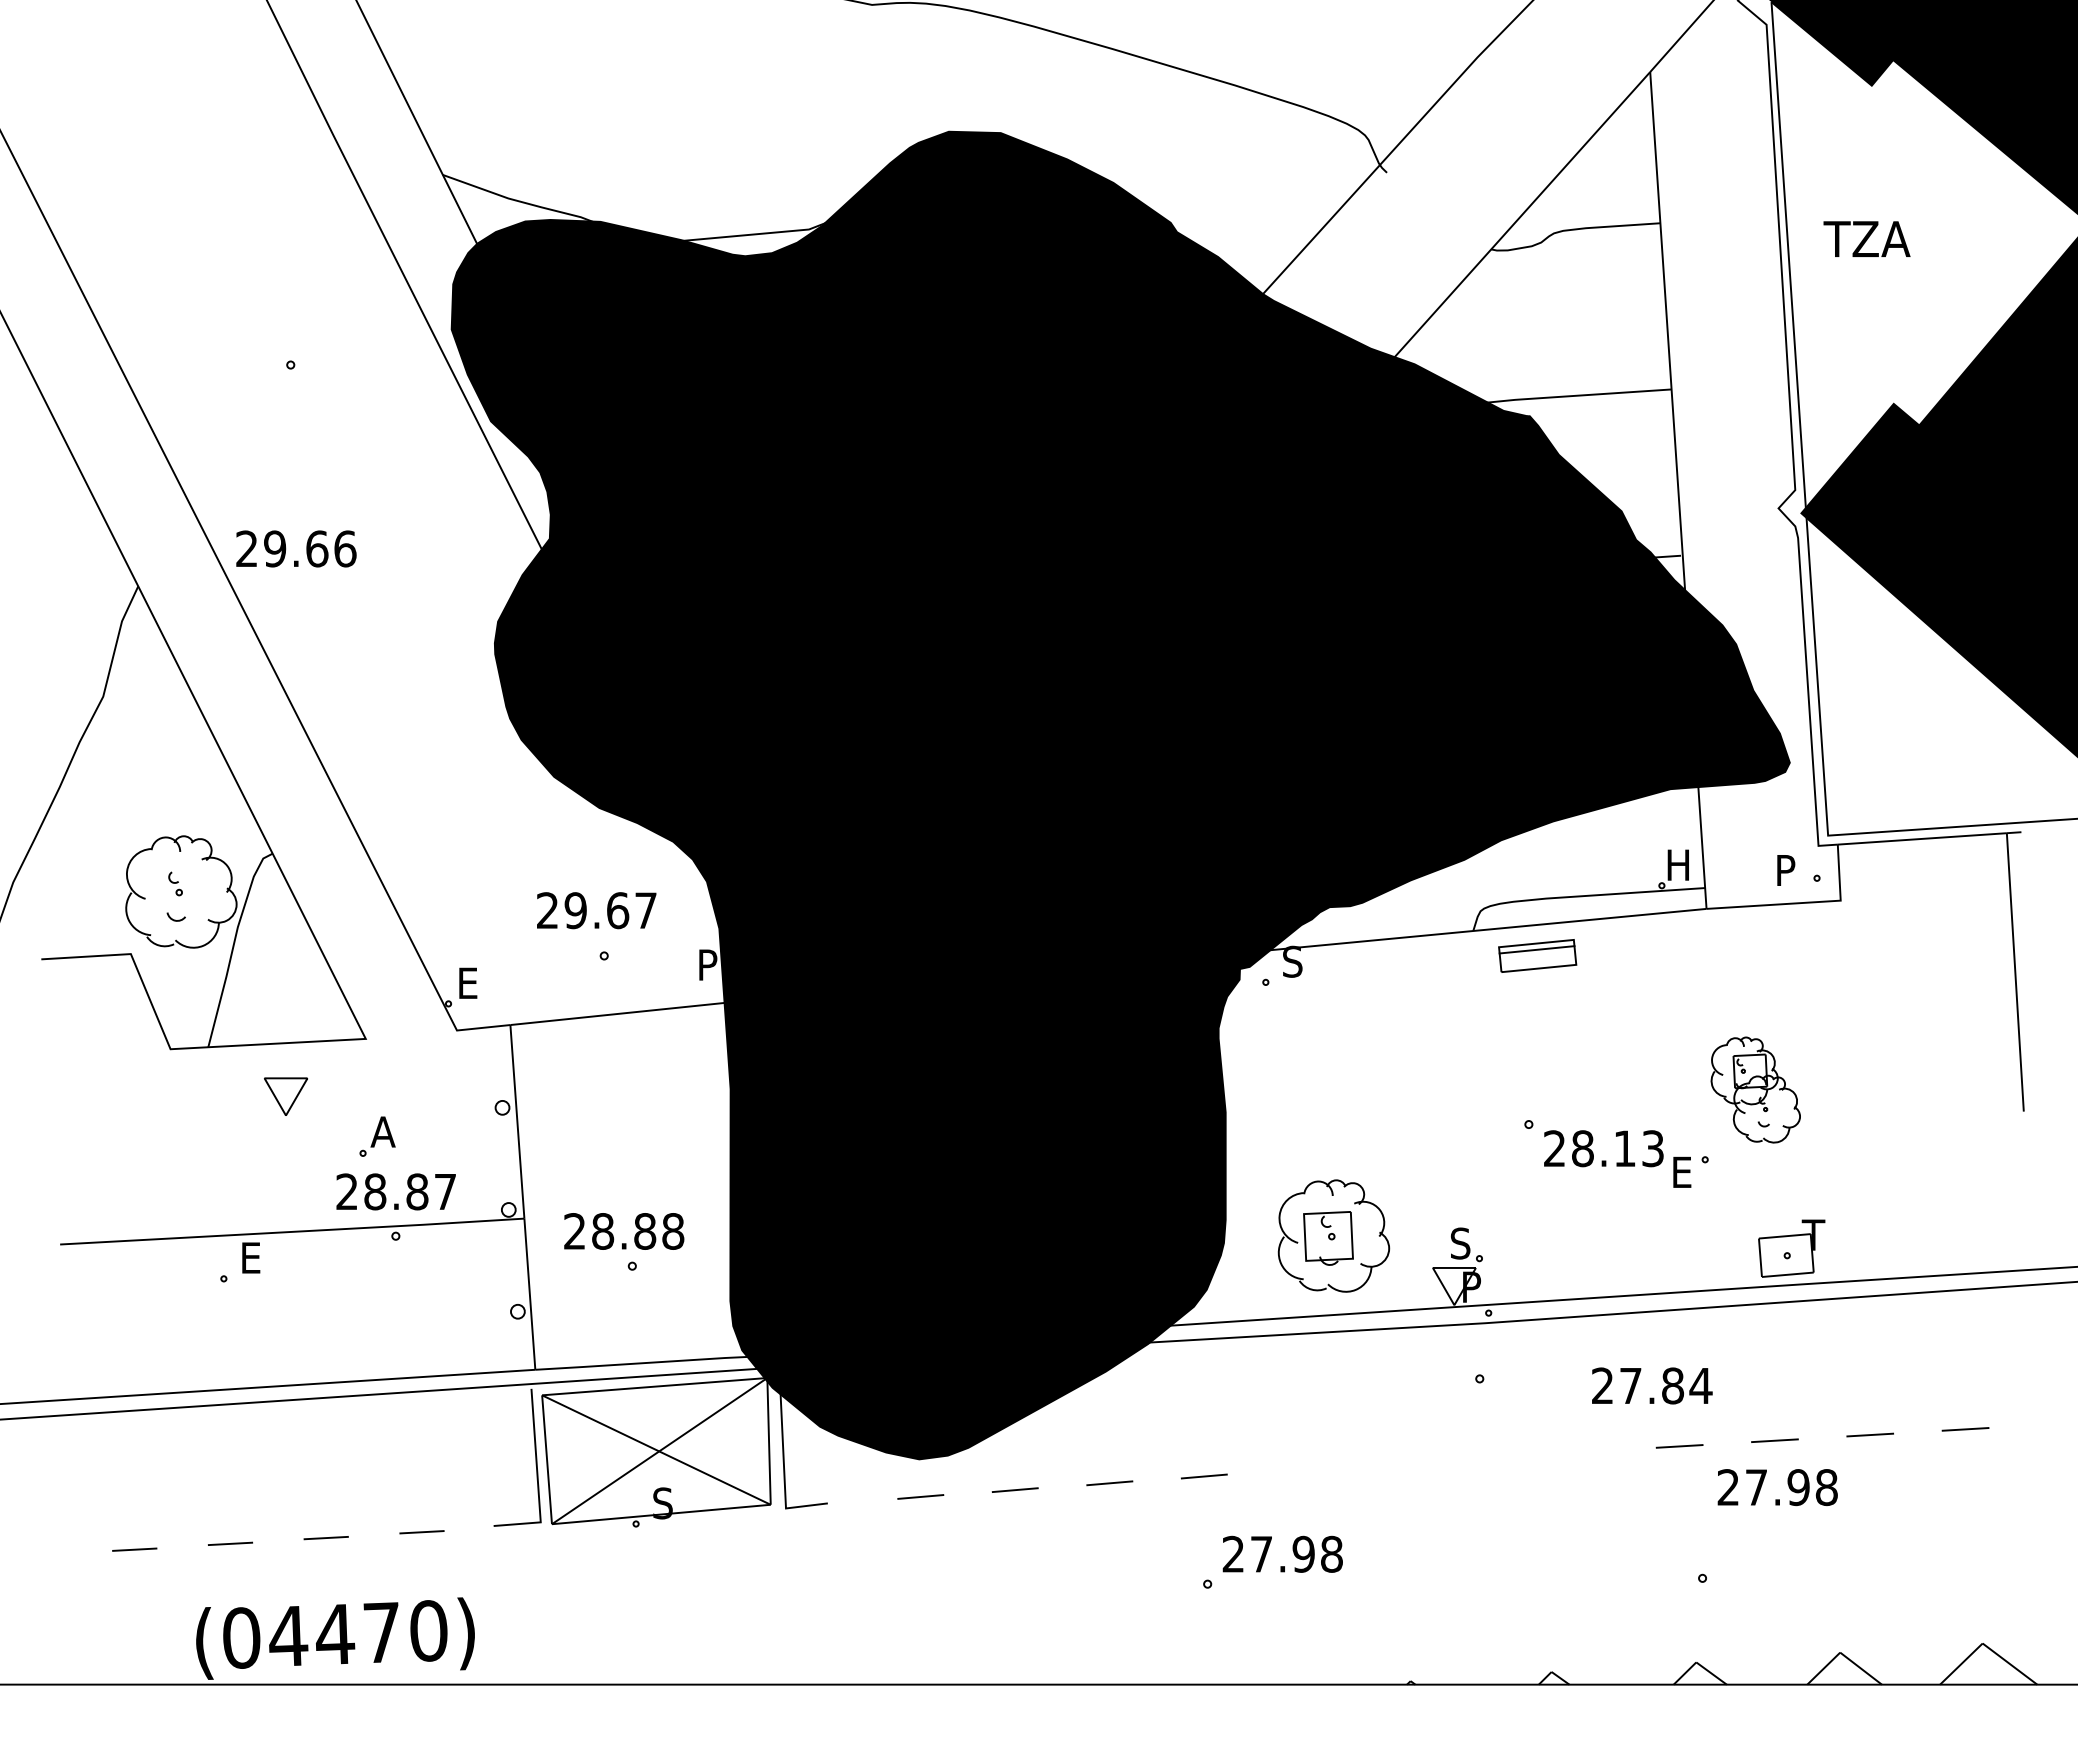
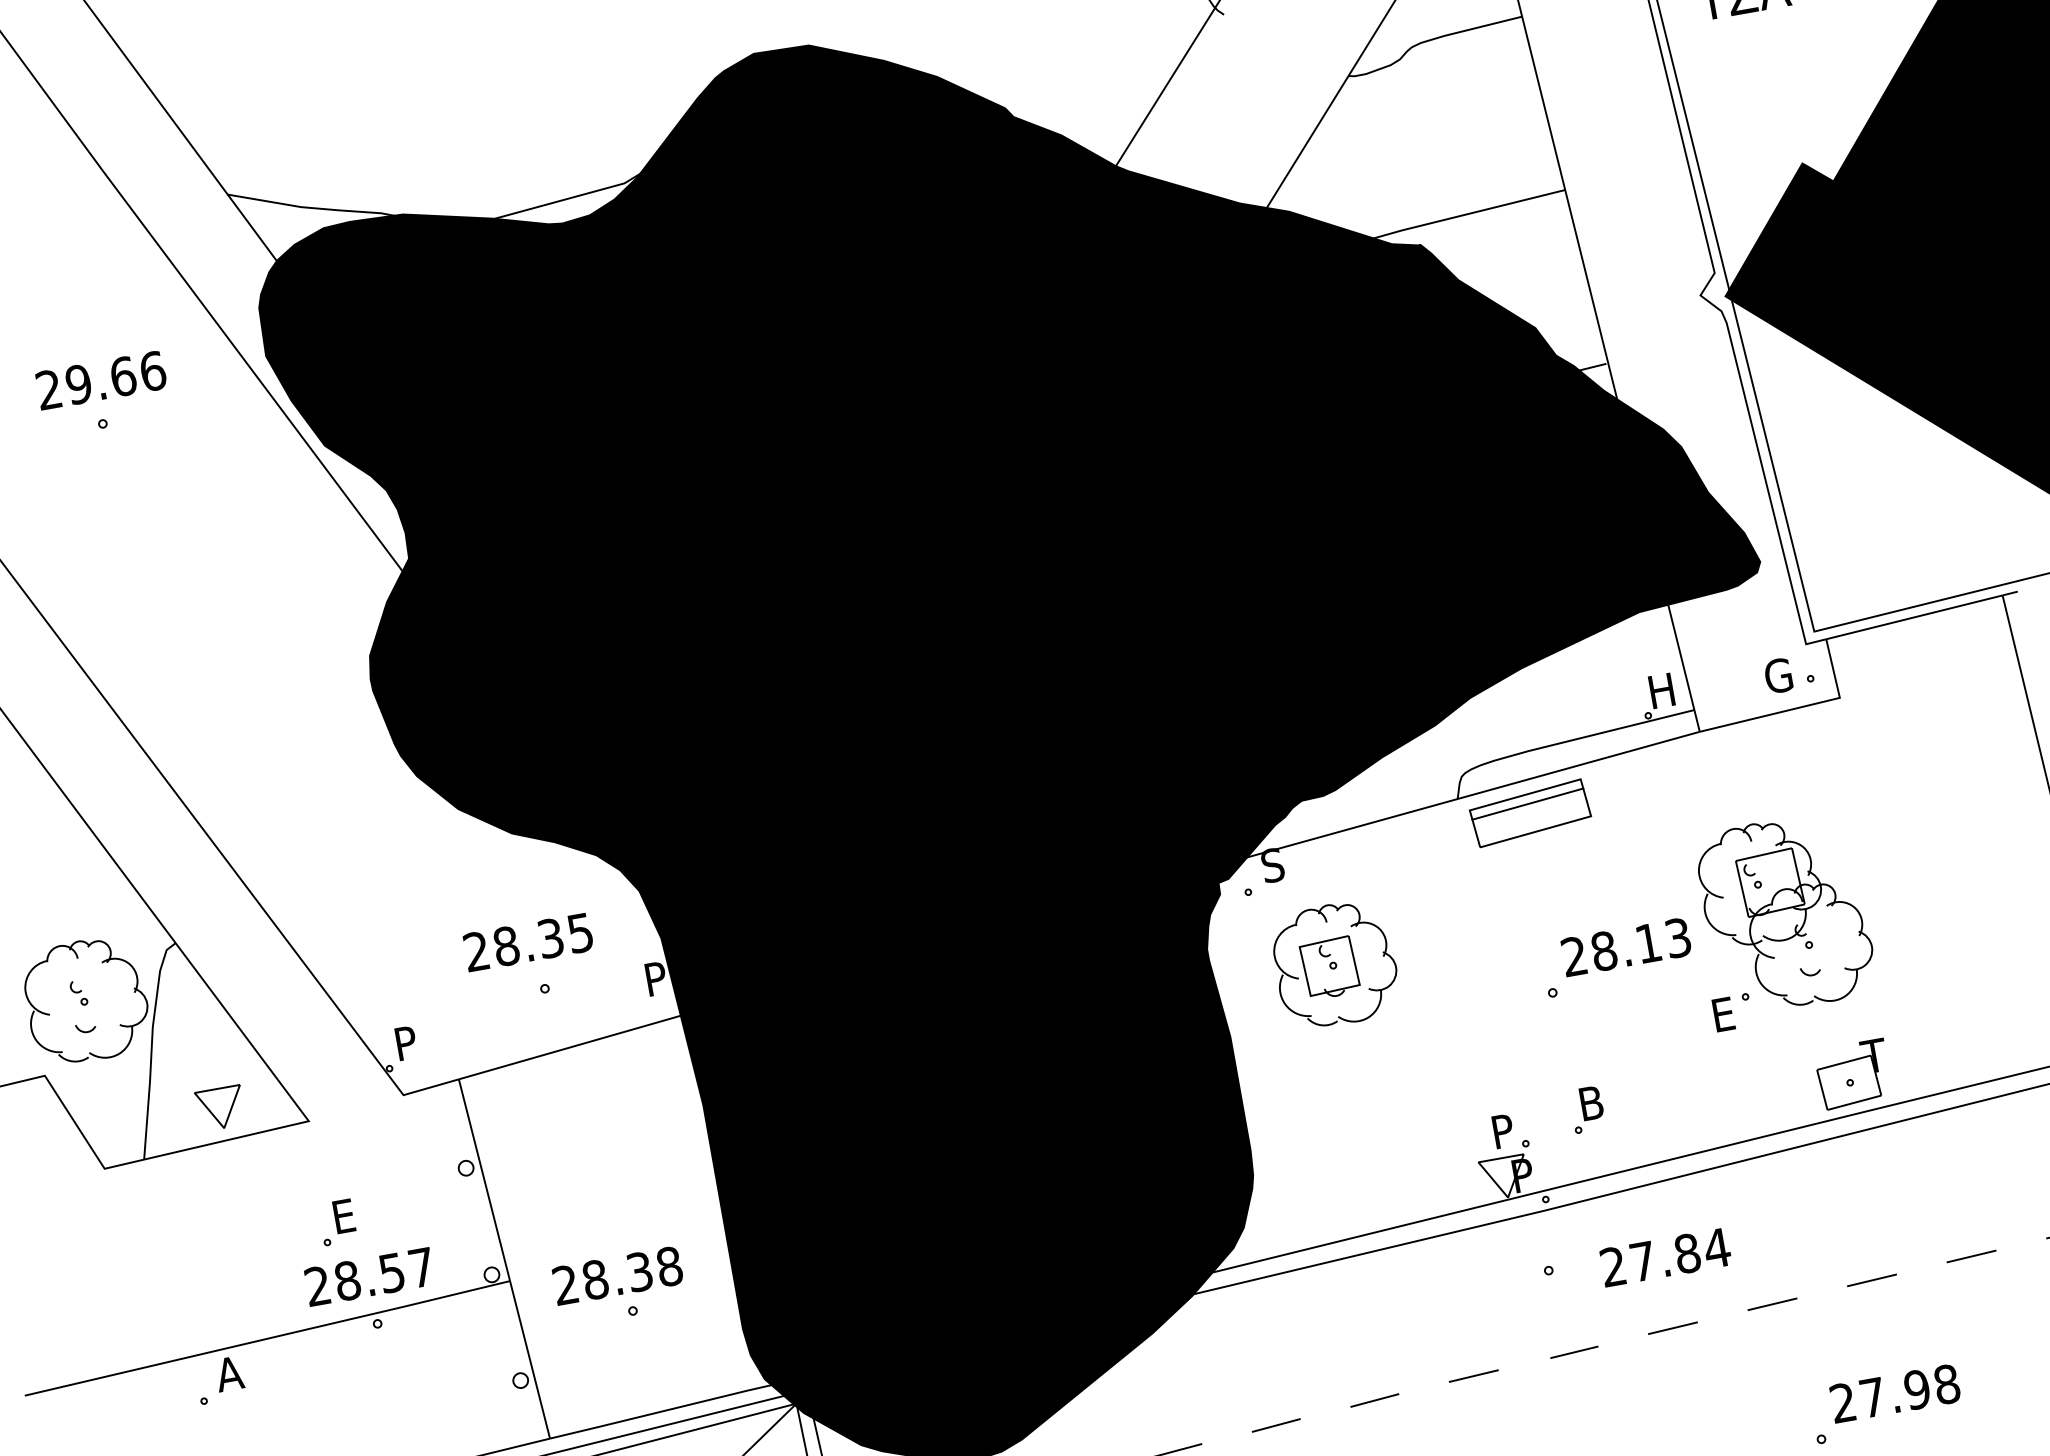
text: (296, 548) -> (101, 380), moved
text: (1787, 870) -> (1778, 676), P -> G
text: (610, 910) -> (543, 939), 29.67 -> 28.35
part: (1537, 955) -> (1530, 812), size x1.43
text: (470, 982) -> (408, 1041), E -> P
part: (1755, 1089) -> (1785, 913), size x1.67
part: (285, 1096) -> (220, 1108), moved
text: (382, 1131) -> (343, 1215), A -> E
text: (1603, 1148) -> (1625, 947), moved
text: (417, 1191) -> (392, 1272), 28.87 -> 28.57
text: (645, 1231) -> (640, 1271), 28.88 -> 28.38
part: (1333, 1235) -> (1334, 964), moved
part: (1541, 1237) -> (1587, 1109), added
text: (1460, 1243) -> (1502, 1131), S -> P
text: (251, 1257) -> (229, 1373), E -> A
text: (1652, 1385) -> (1665, 1256), moved
line: (1584, 1451) -> (1672, 1327), added
line: (1489, 1457) -> (1573, 1351), added
line: (1393, 1463) -> (1473, 1376), added
line: (1298, 1469) -> (1374, 1400), added
text: (1777, 1487) -> (1894, 1393), moved

